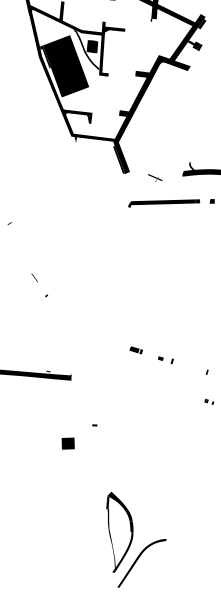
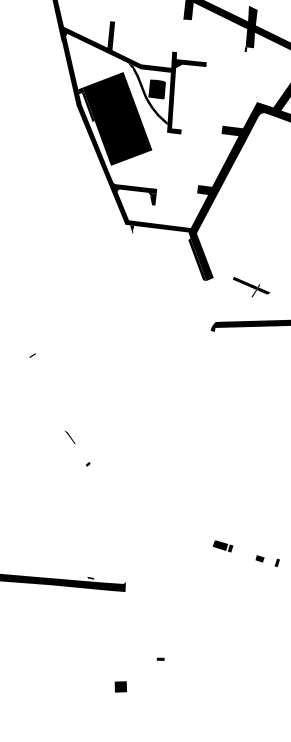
part: (155, 177) -> (252, 286), size x1.67
part: (68, 443) -> (121, 686), size x0.62

